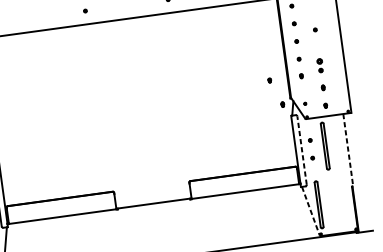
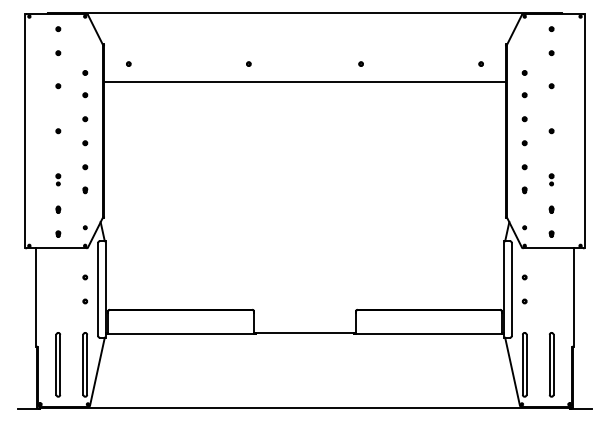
part: (320, 65) -> (551, 179), size x0.62
part: (269, 80) -> (481, 190), removed
part: (282, 104) -> (494, 224), removed
part: (325, 145) -> (551, 364), moved
line: (301, 149) -> (511, 288), dashed -> solid
line: (348, 151) -> (573, 298), dashed -> solid
line: (310, 210) -> (512, 371), dashed -> solid

